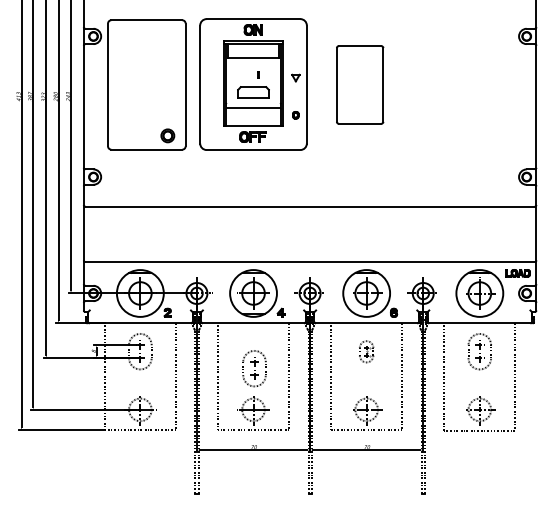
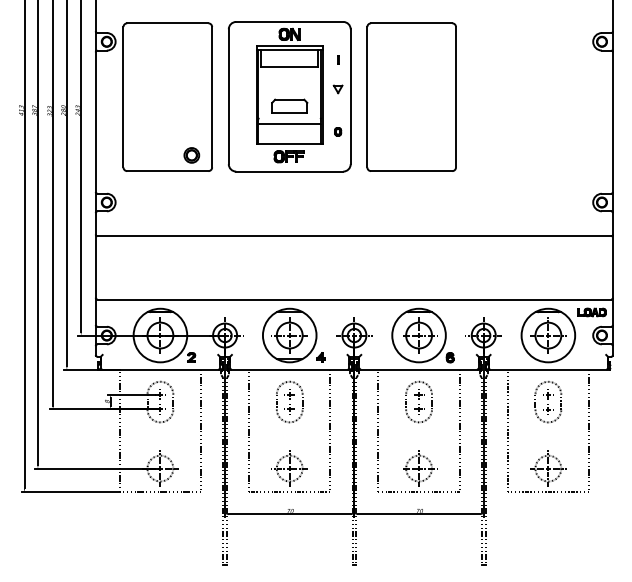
part: (258, 74) -> (337, 58), moved
part: (359, 84) -> (410, 96), size x1.67
part: (366, 351) -> (418, 401), size x1.67
part: (254, 368) -> (289, 401), moved

